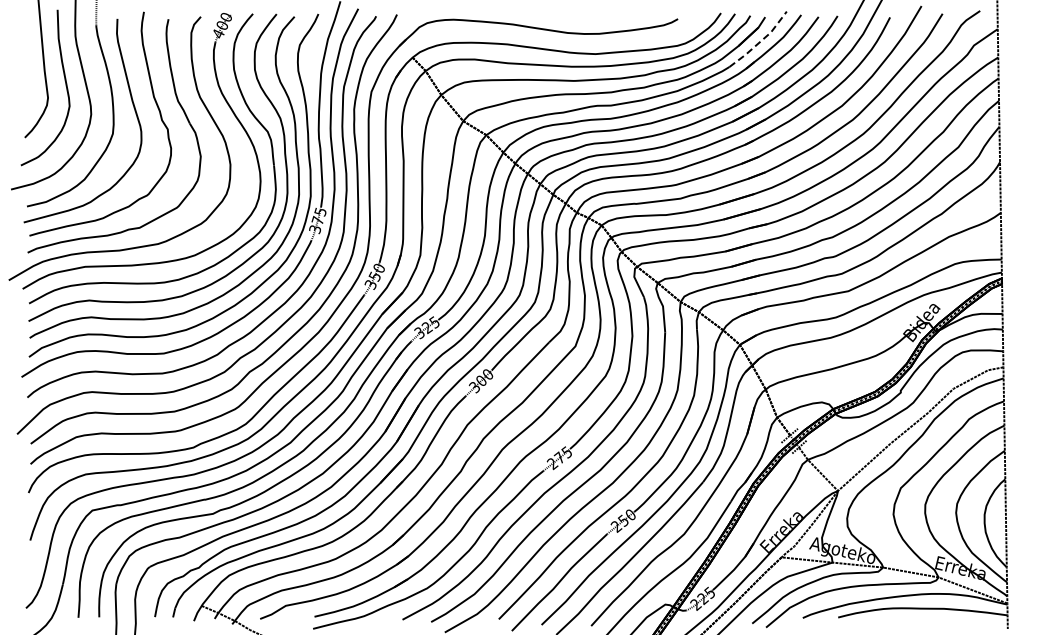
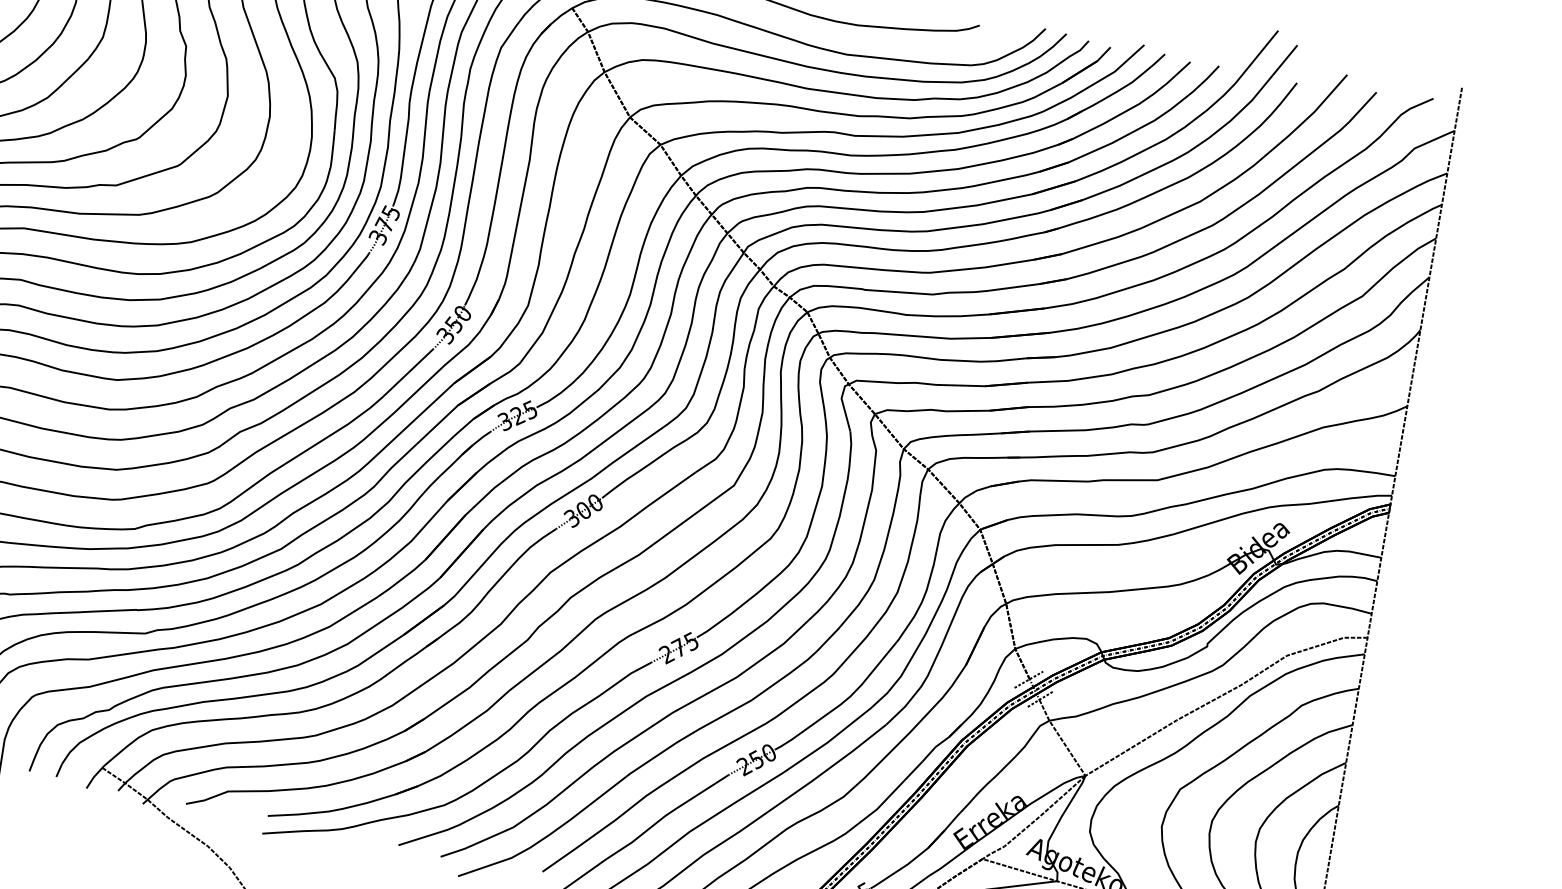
line: (760, 41) -> (1096, 82), dashed -> solid

